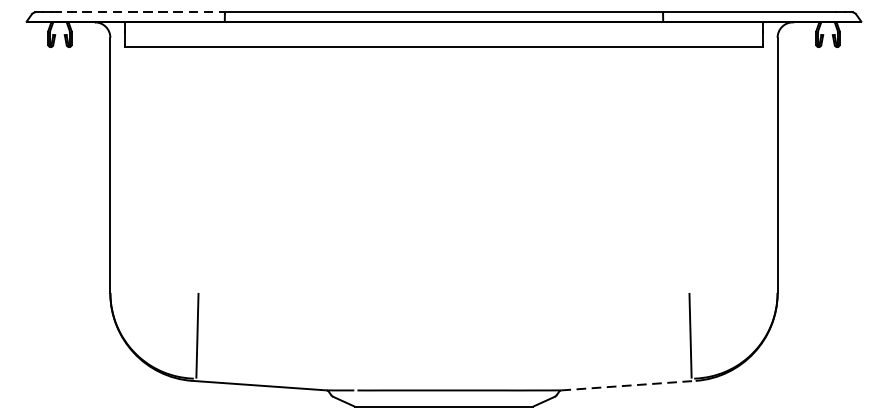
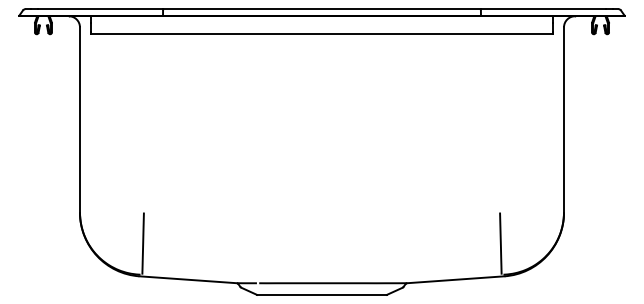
line: (138, 13) -> (100, 9), dashed -> solid
line: (628, 385) -> (455, 279), dashed -> solid

